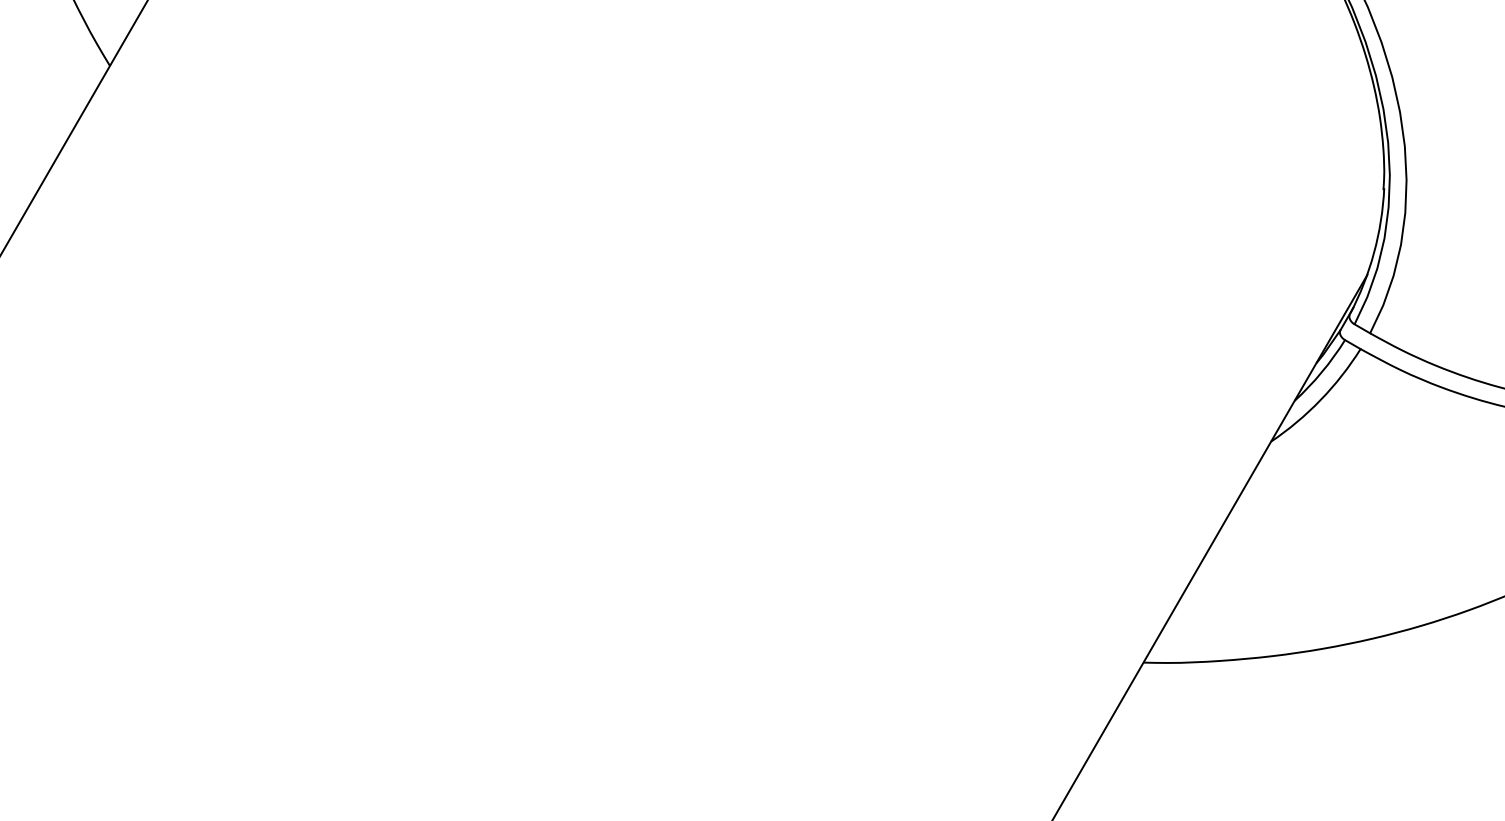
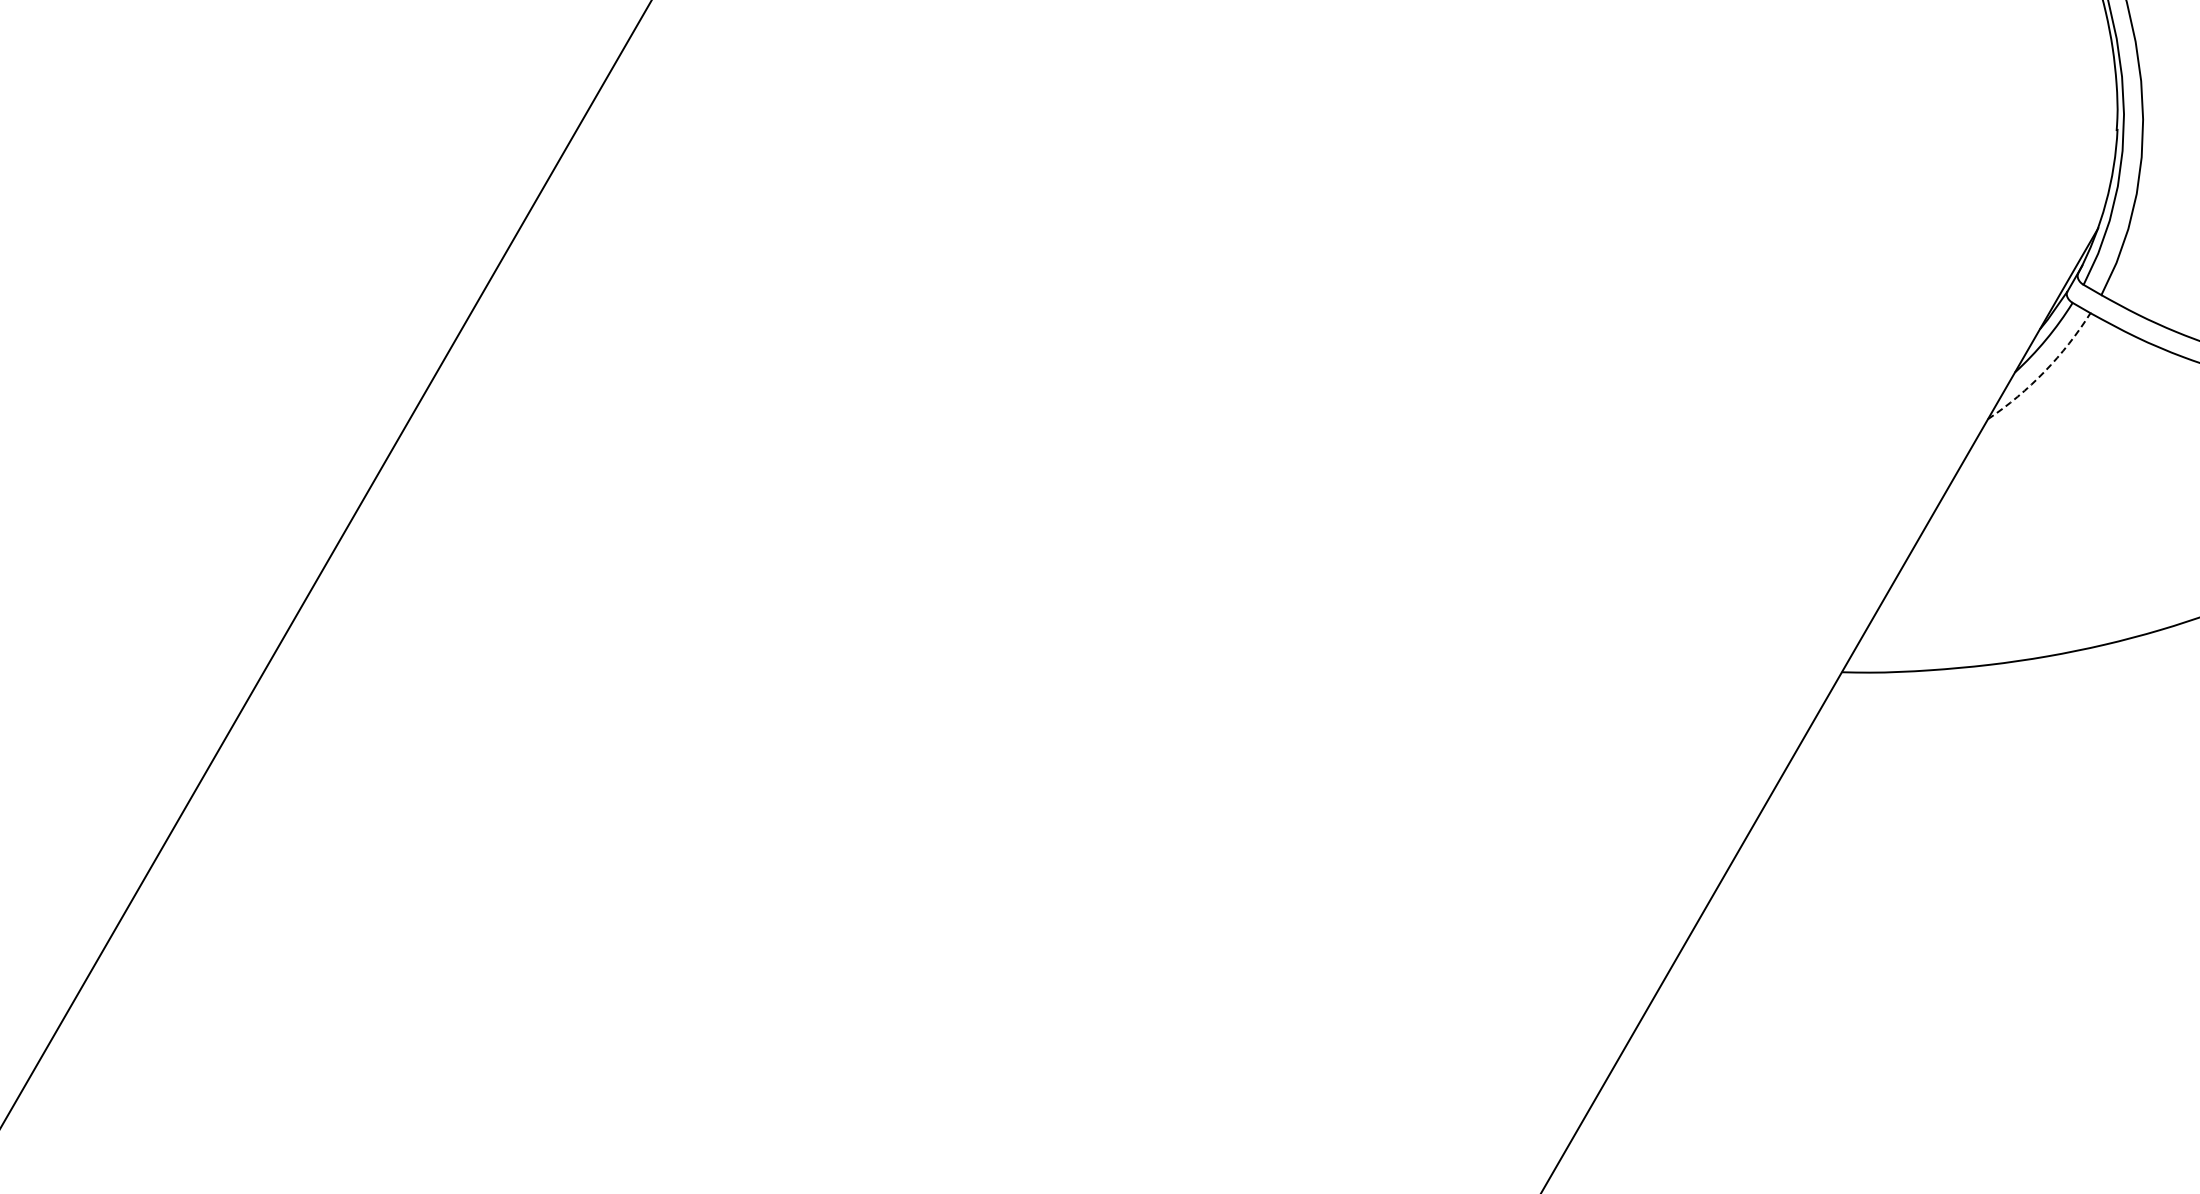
arc: (1320, 400) -> (2044, 371), solid -> dashed

